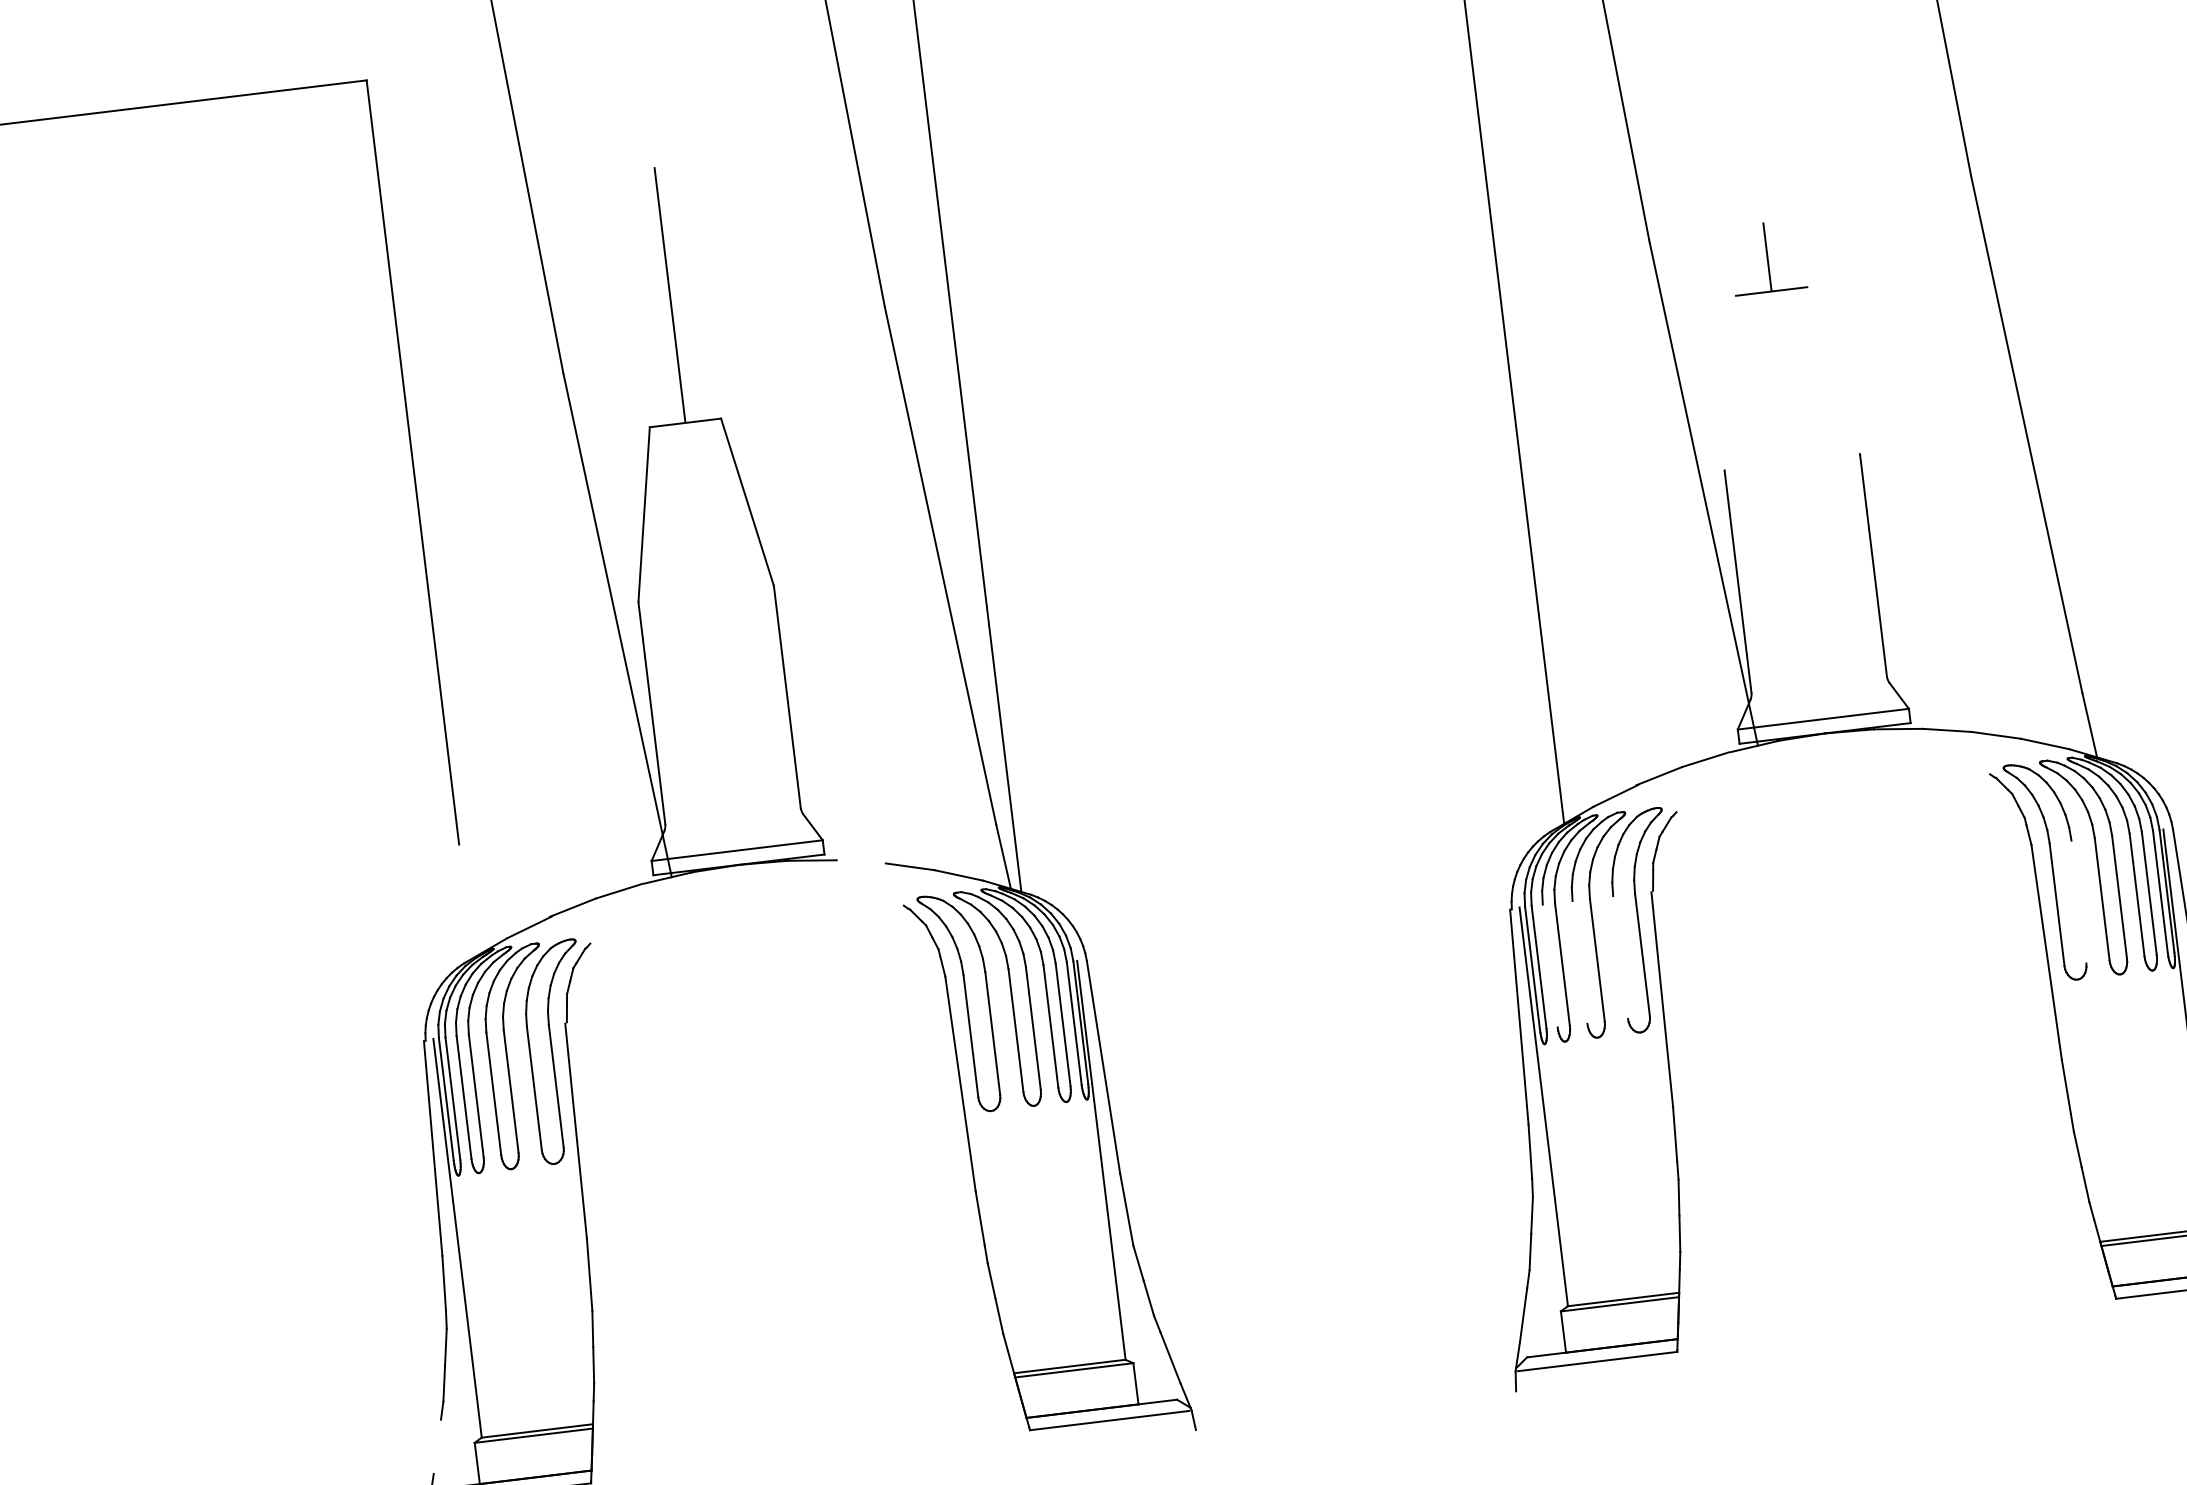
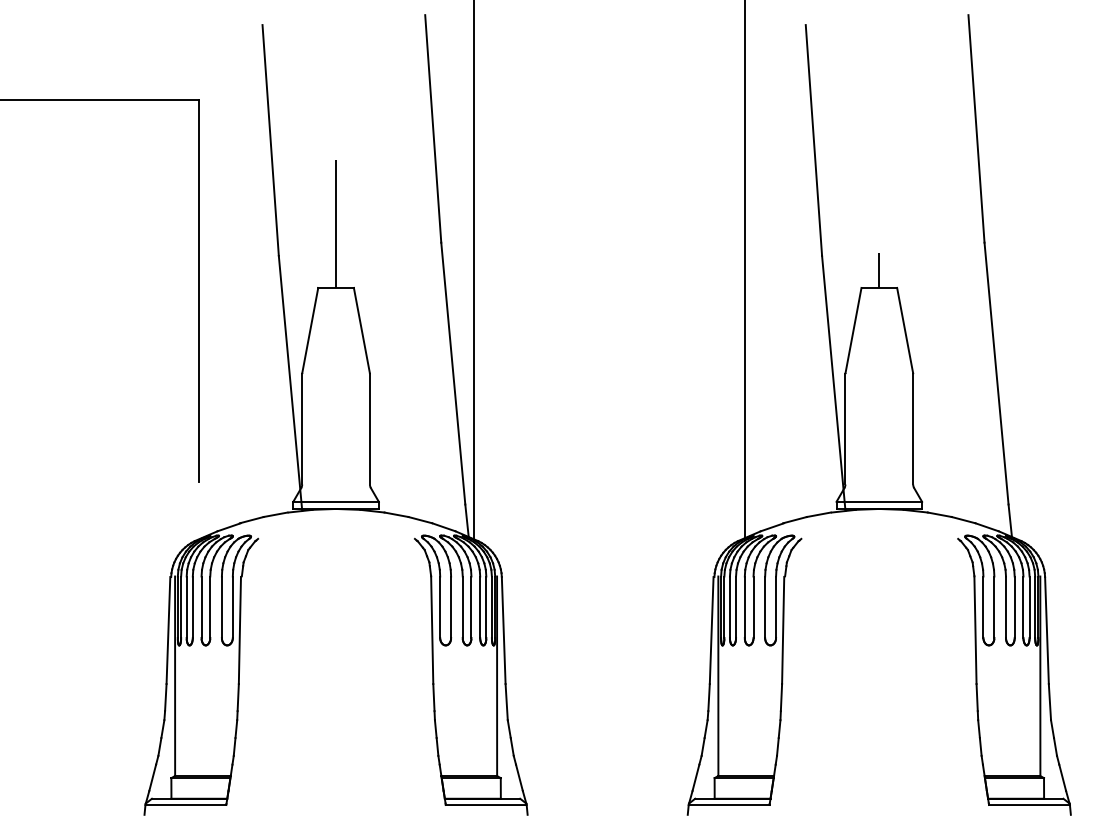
line: (1834, 368) -> (905, 329), added
line: (1730, 380) -> (853, 329), added
line: (861, 861) -> (396, 514), added
line: (2078, 900) -> (994, 606), added
line: (1621, 955) -> (765, 606), added
line: (1579, 961) -> (744, 606), added
line: (1549, 964) -> (729, 606), added
line: (436, 1446) -> (152, 777), added

